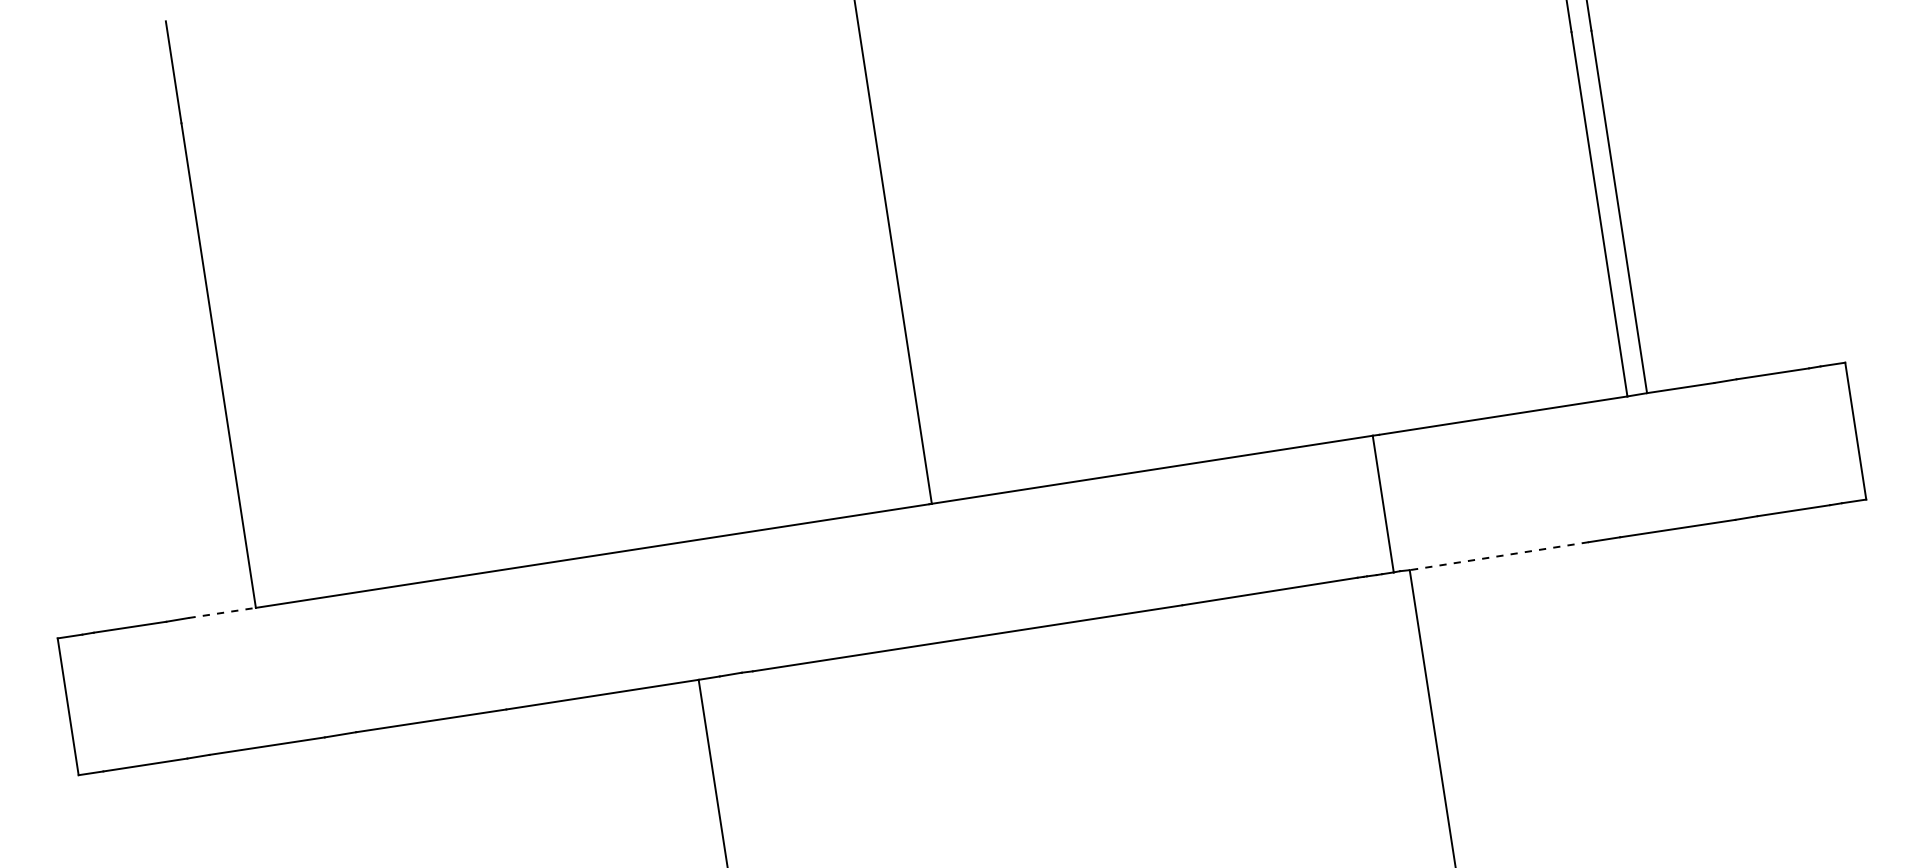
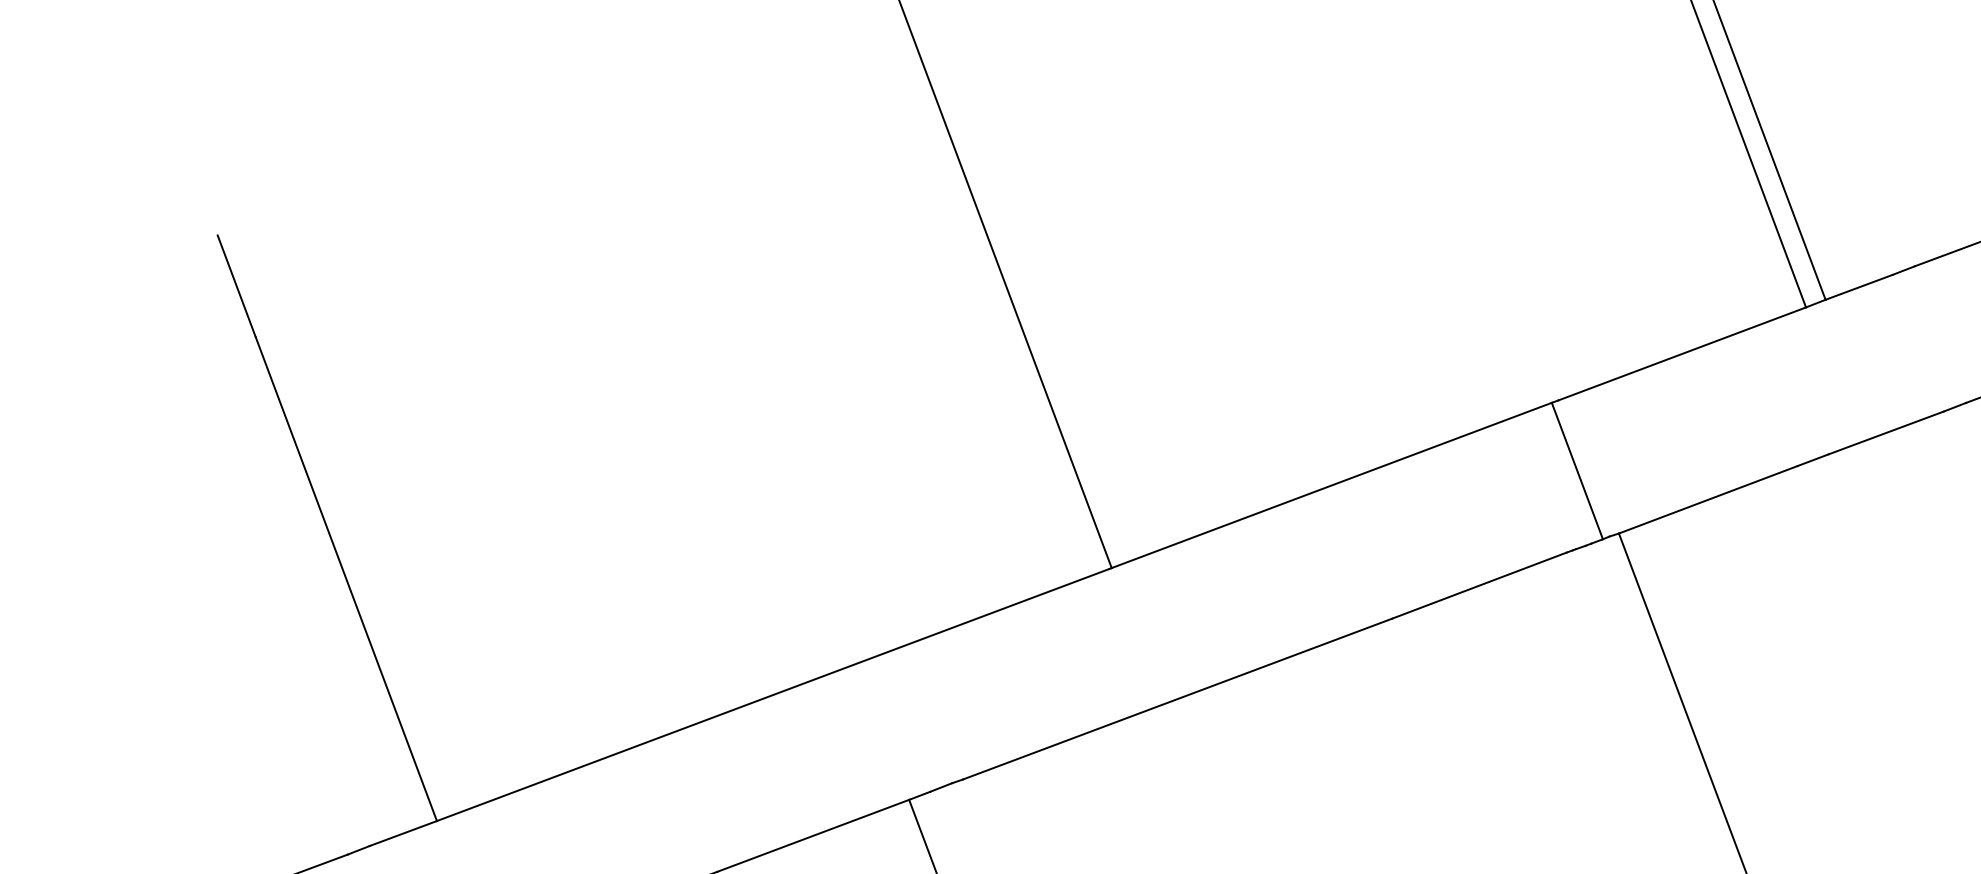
line: (1499, 556) -> (1708, 500), dashed -> solid
line: (222, 612) -> (403, 833), dashed -> solid

